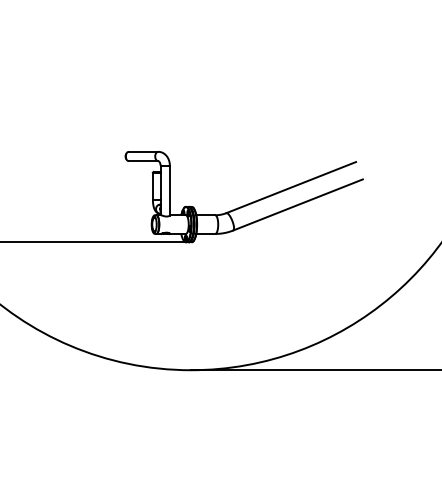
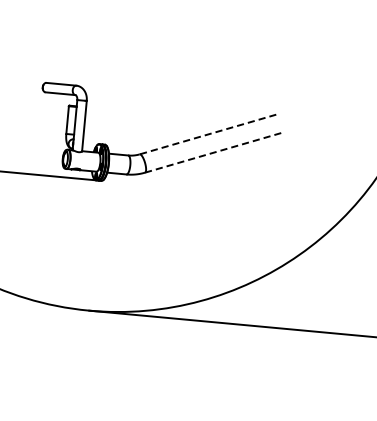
line: (291, 187) -> (208, 134), solid -> dashed
line: (298, 204) -> (213, 152), solid -> dashed

